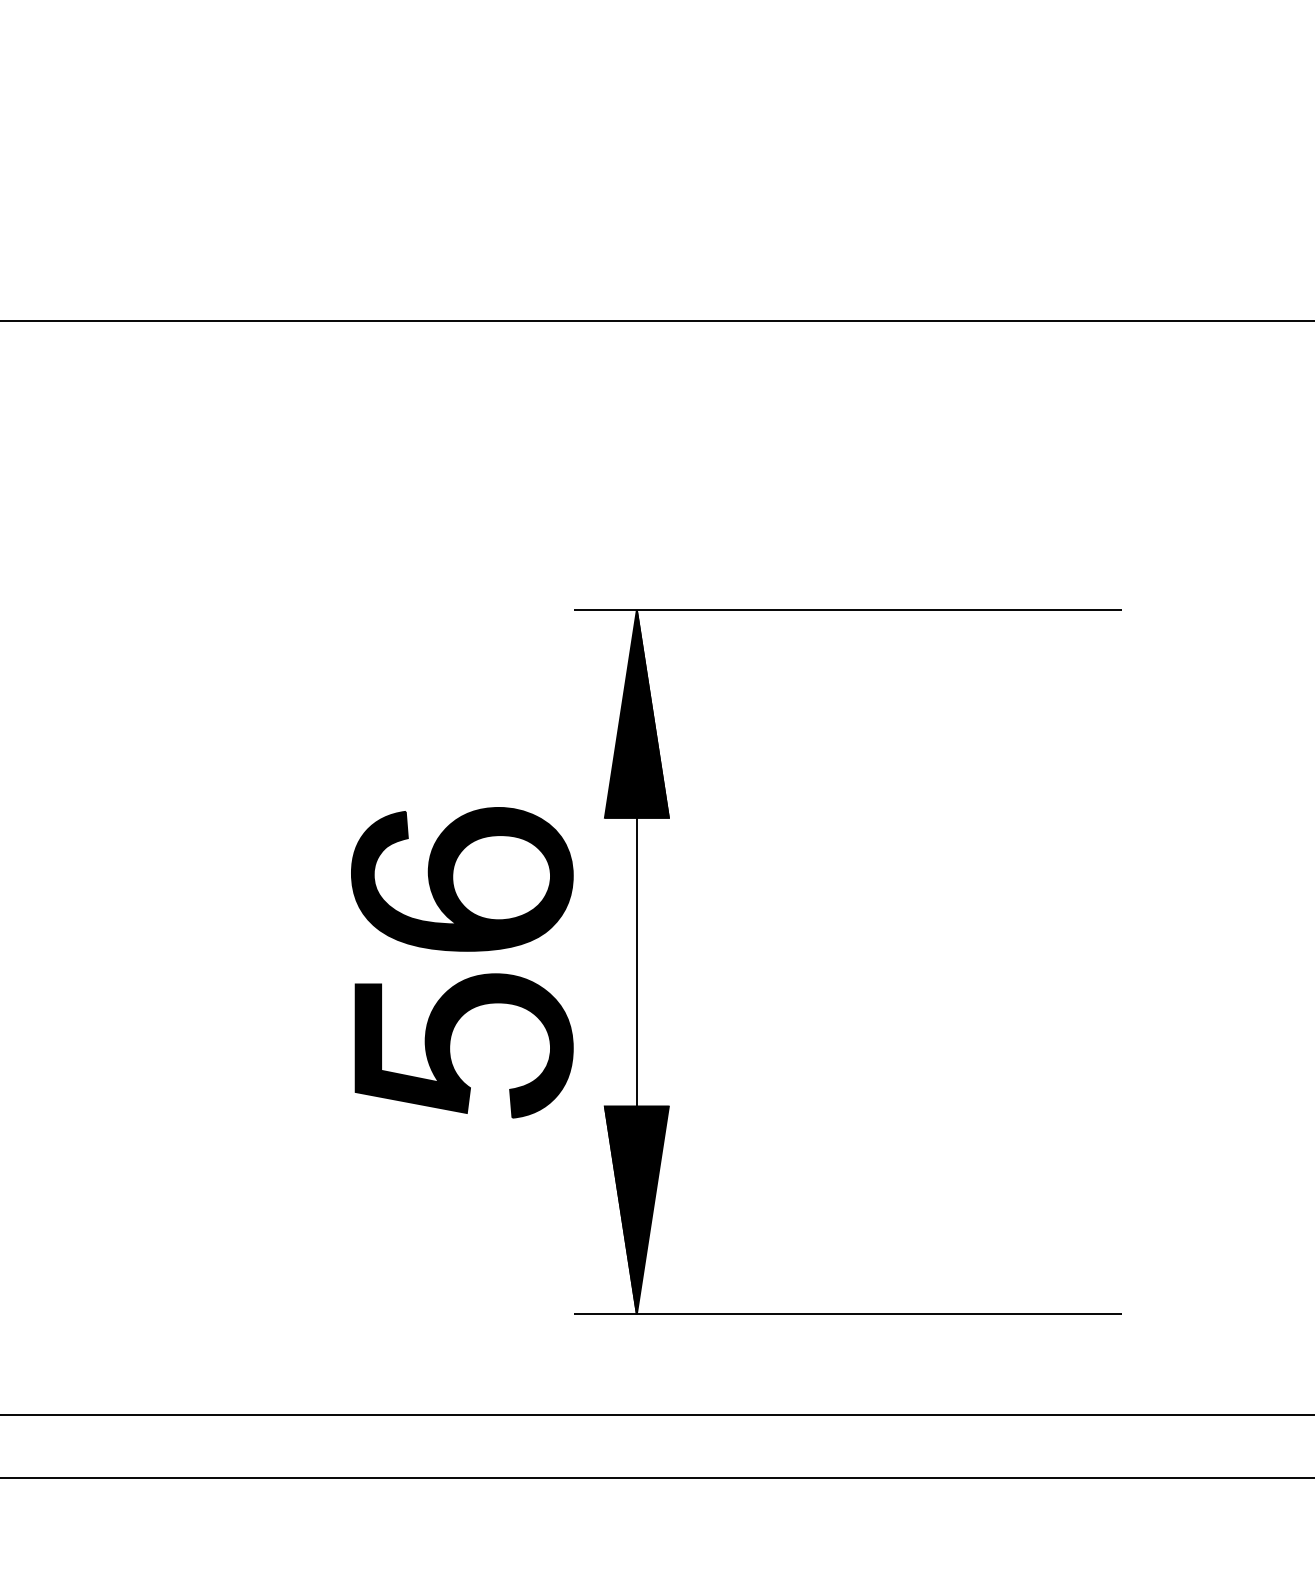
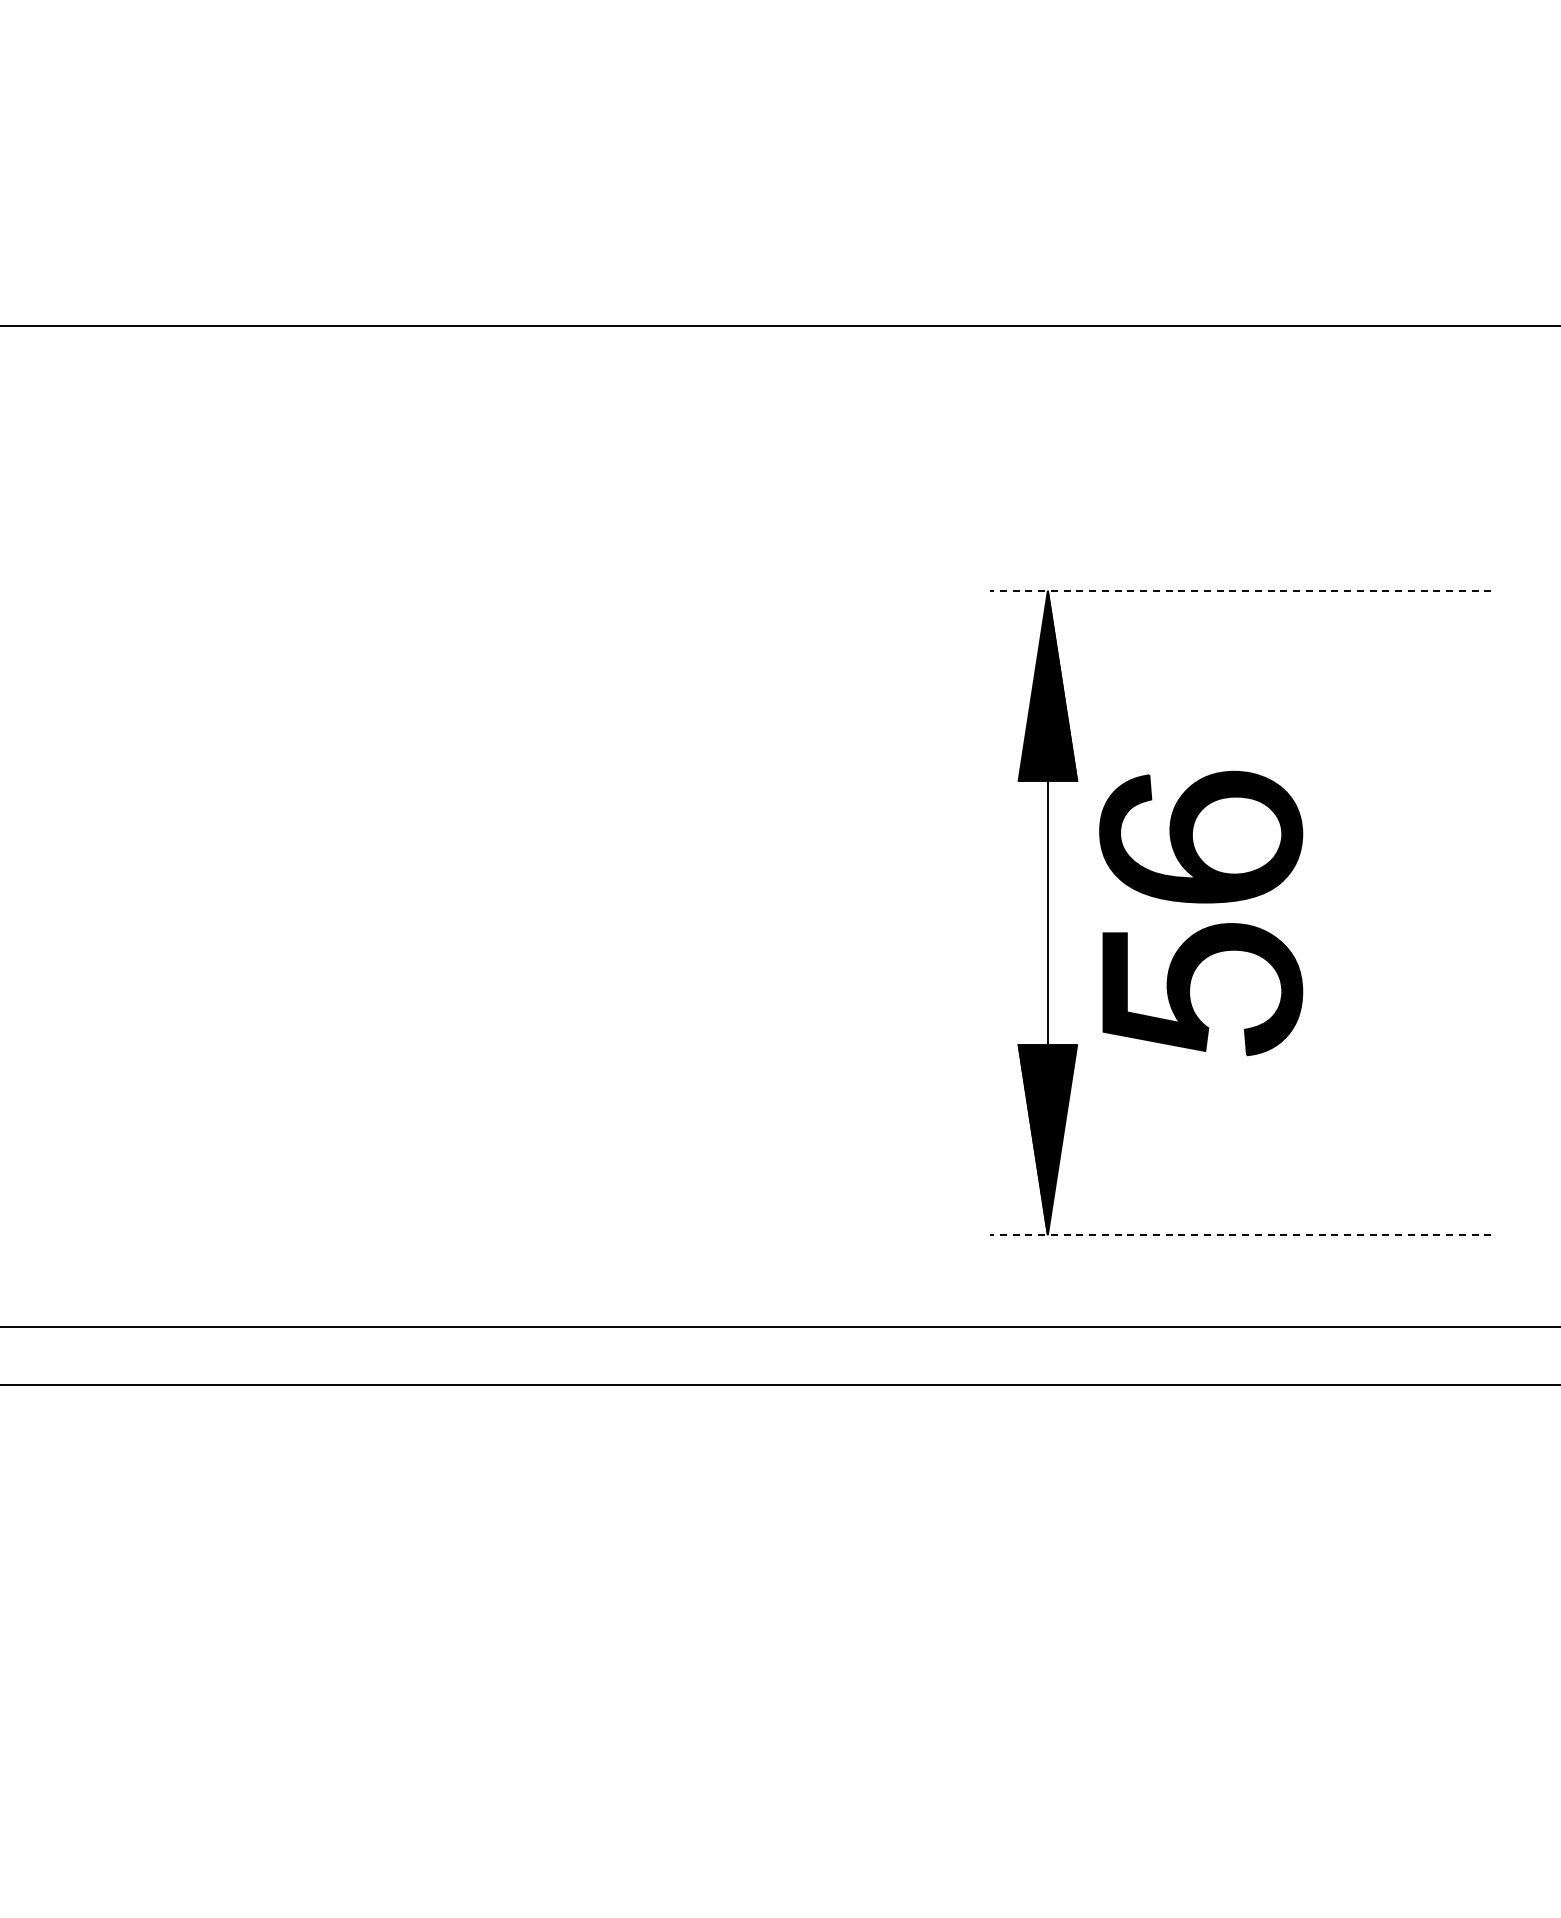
line: (847, 609) -> (1240, 590), solid -> dashed
part: (462, 951) -> (1201, 903), moved
line: (847, 1314) -> (1240, 1235), solid -> dashed

